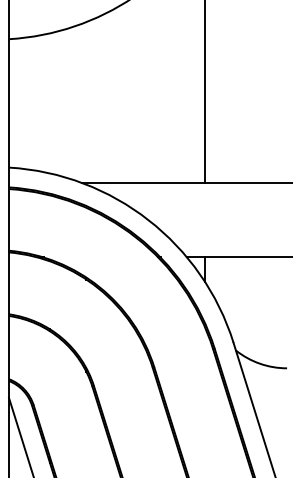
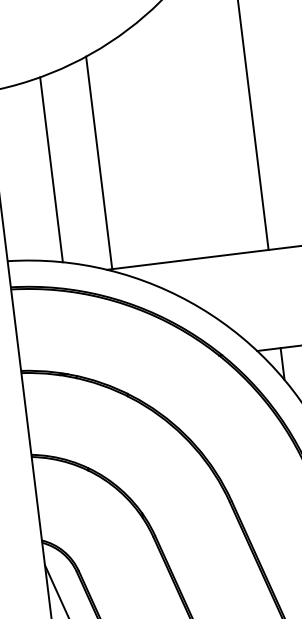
line: (86, 102) -> (99, 162), added
line: (50, 103) -> (52, 169), added

